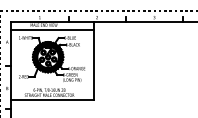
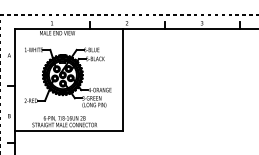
line: (52, 29) -> (68, 38), removed

